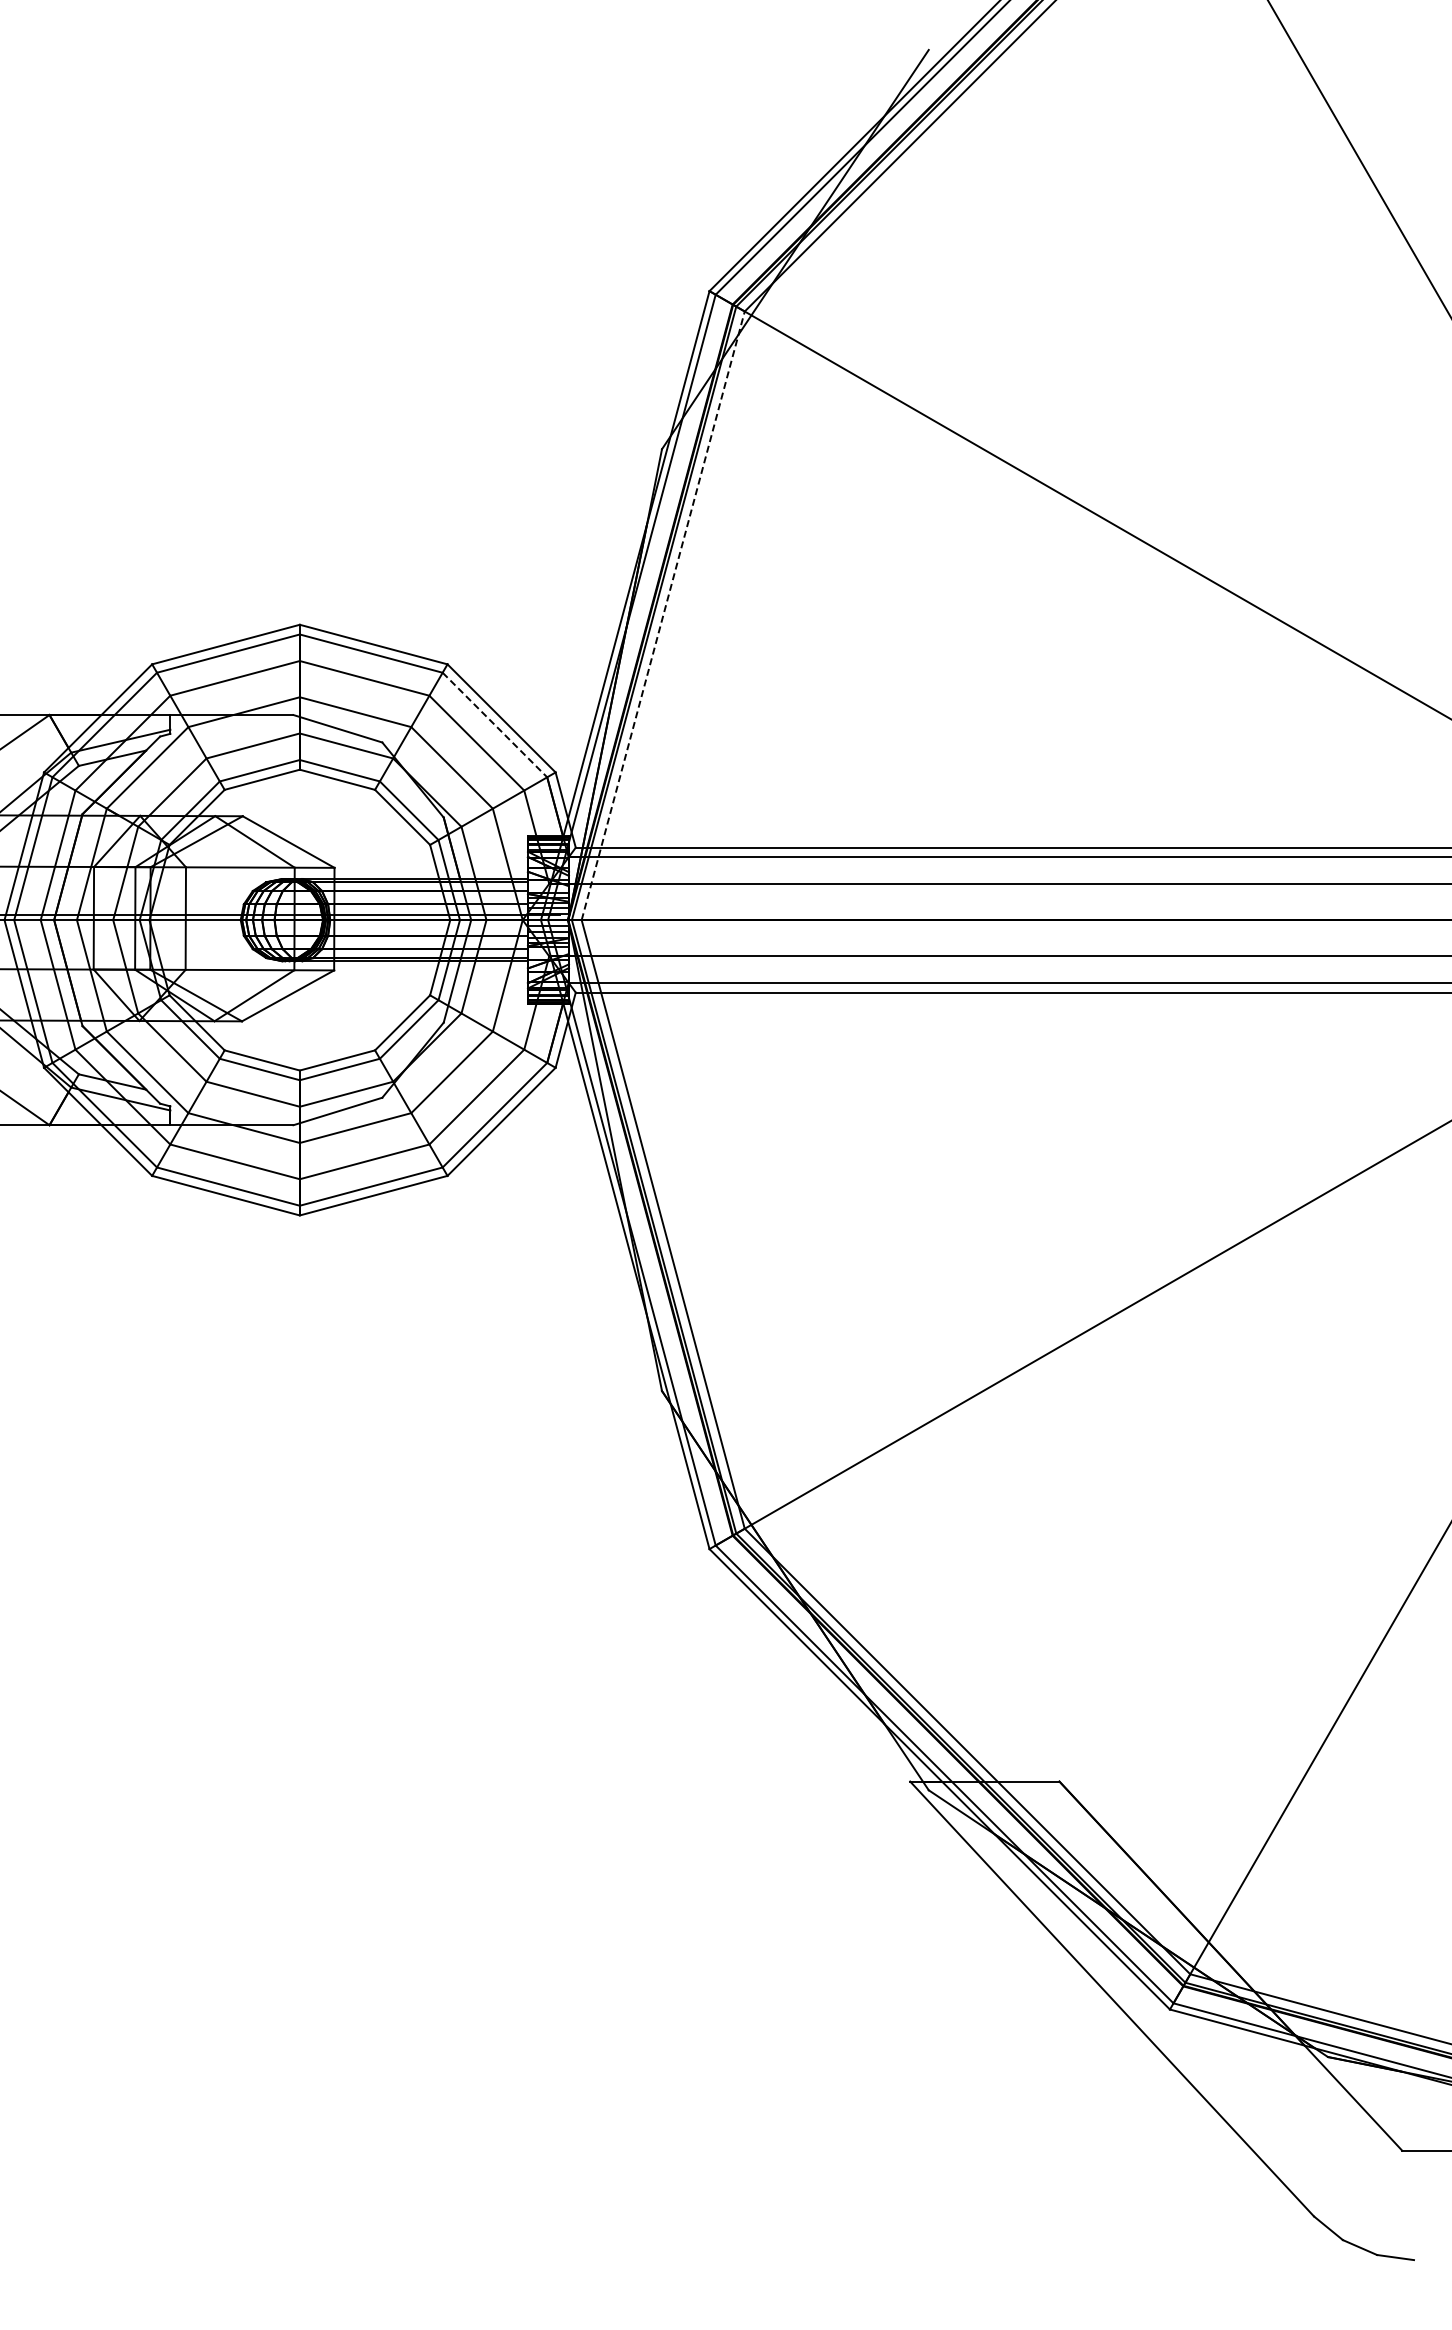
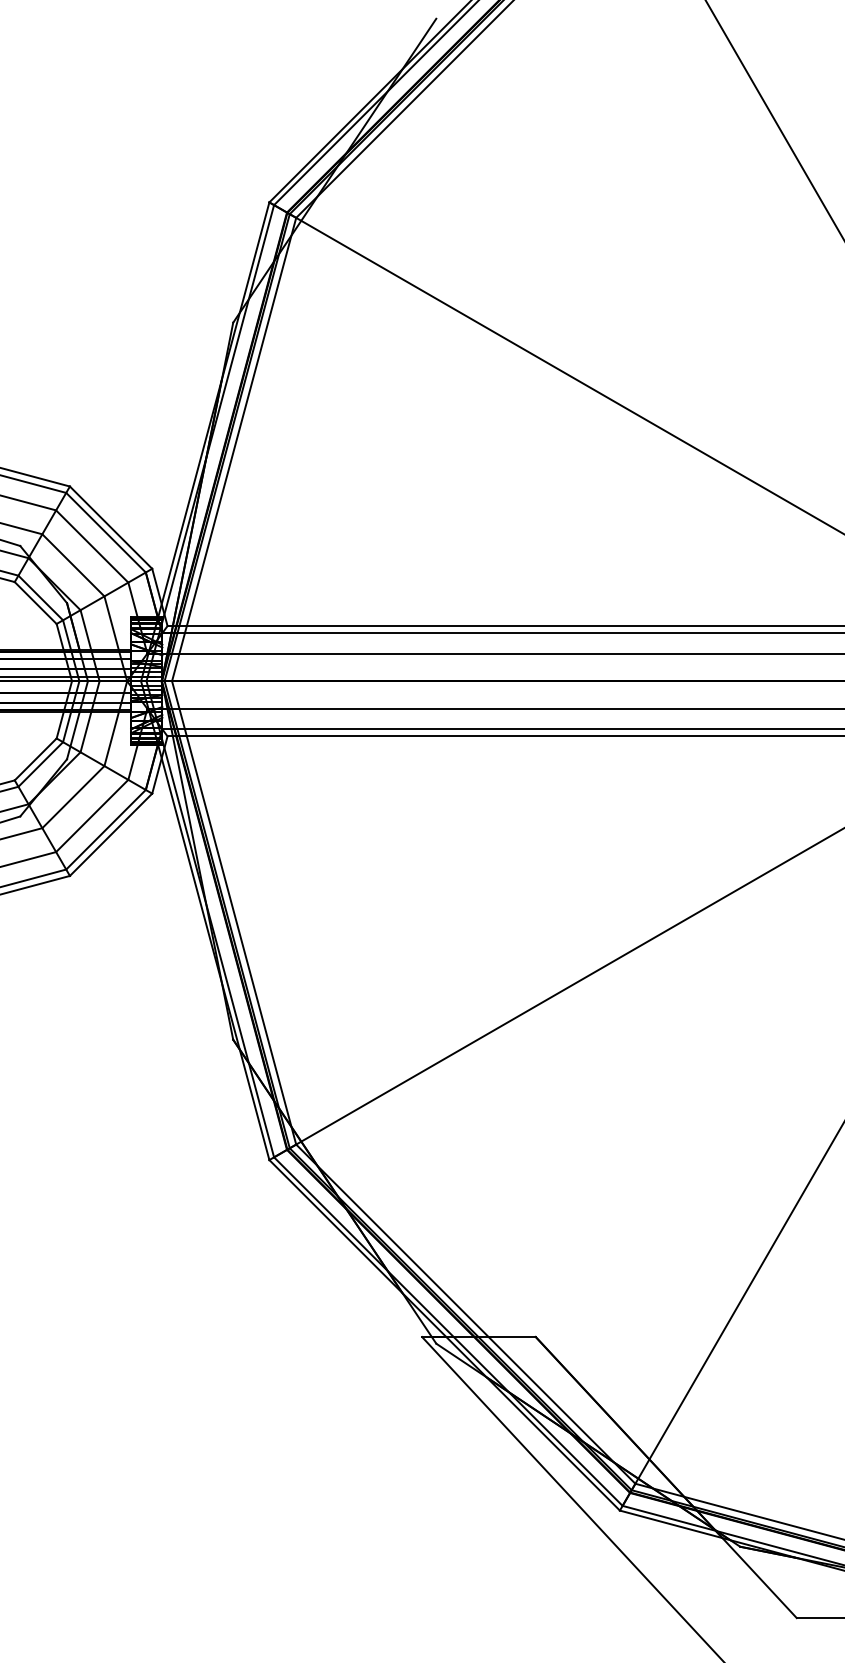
line: (663, 615) -> (234, 449), dashed -> solid
line: (494, 725) -> (105, 533), dashed -> solid

